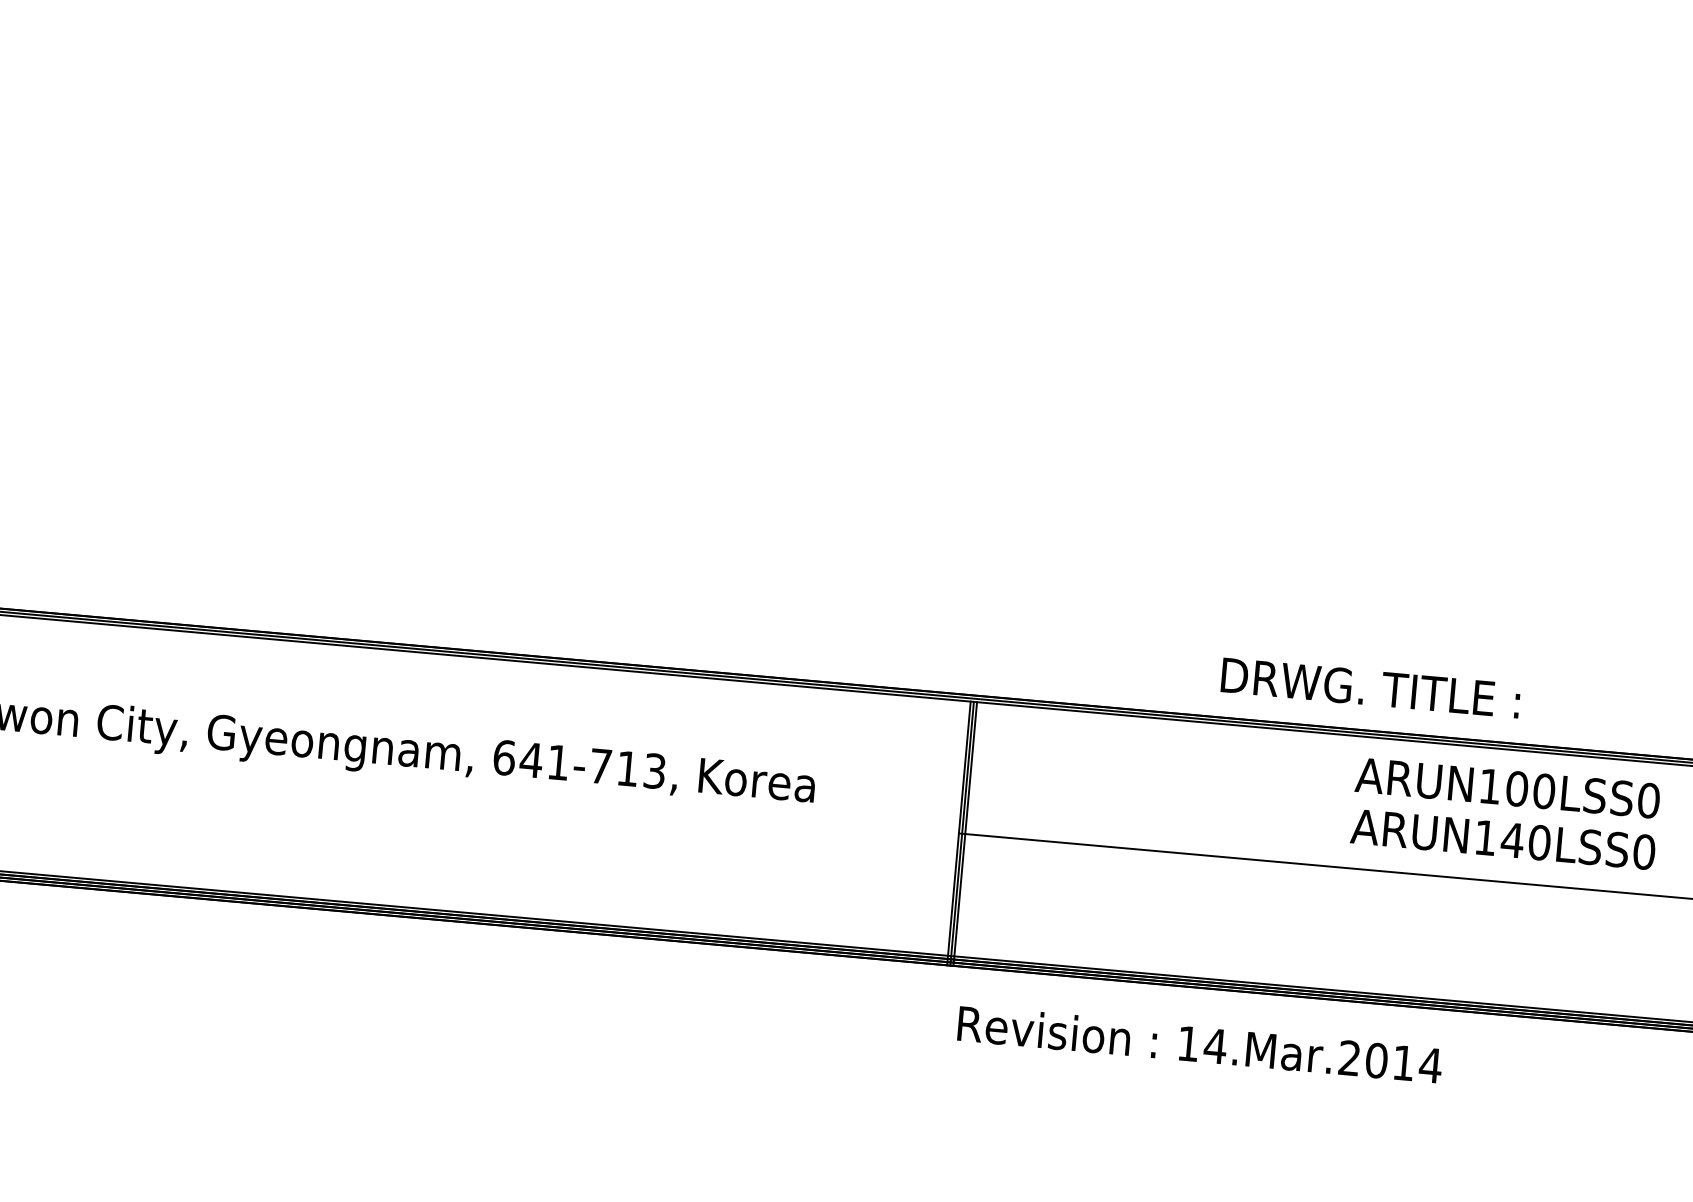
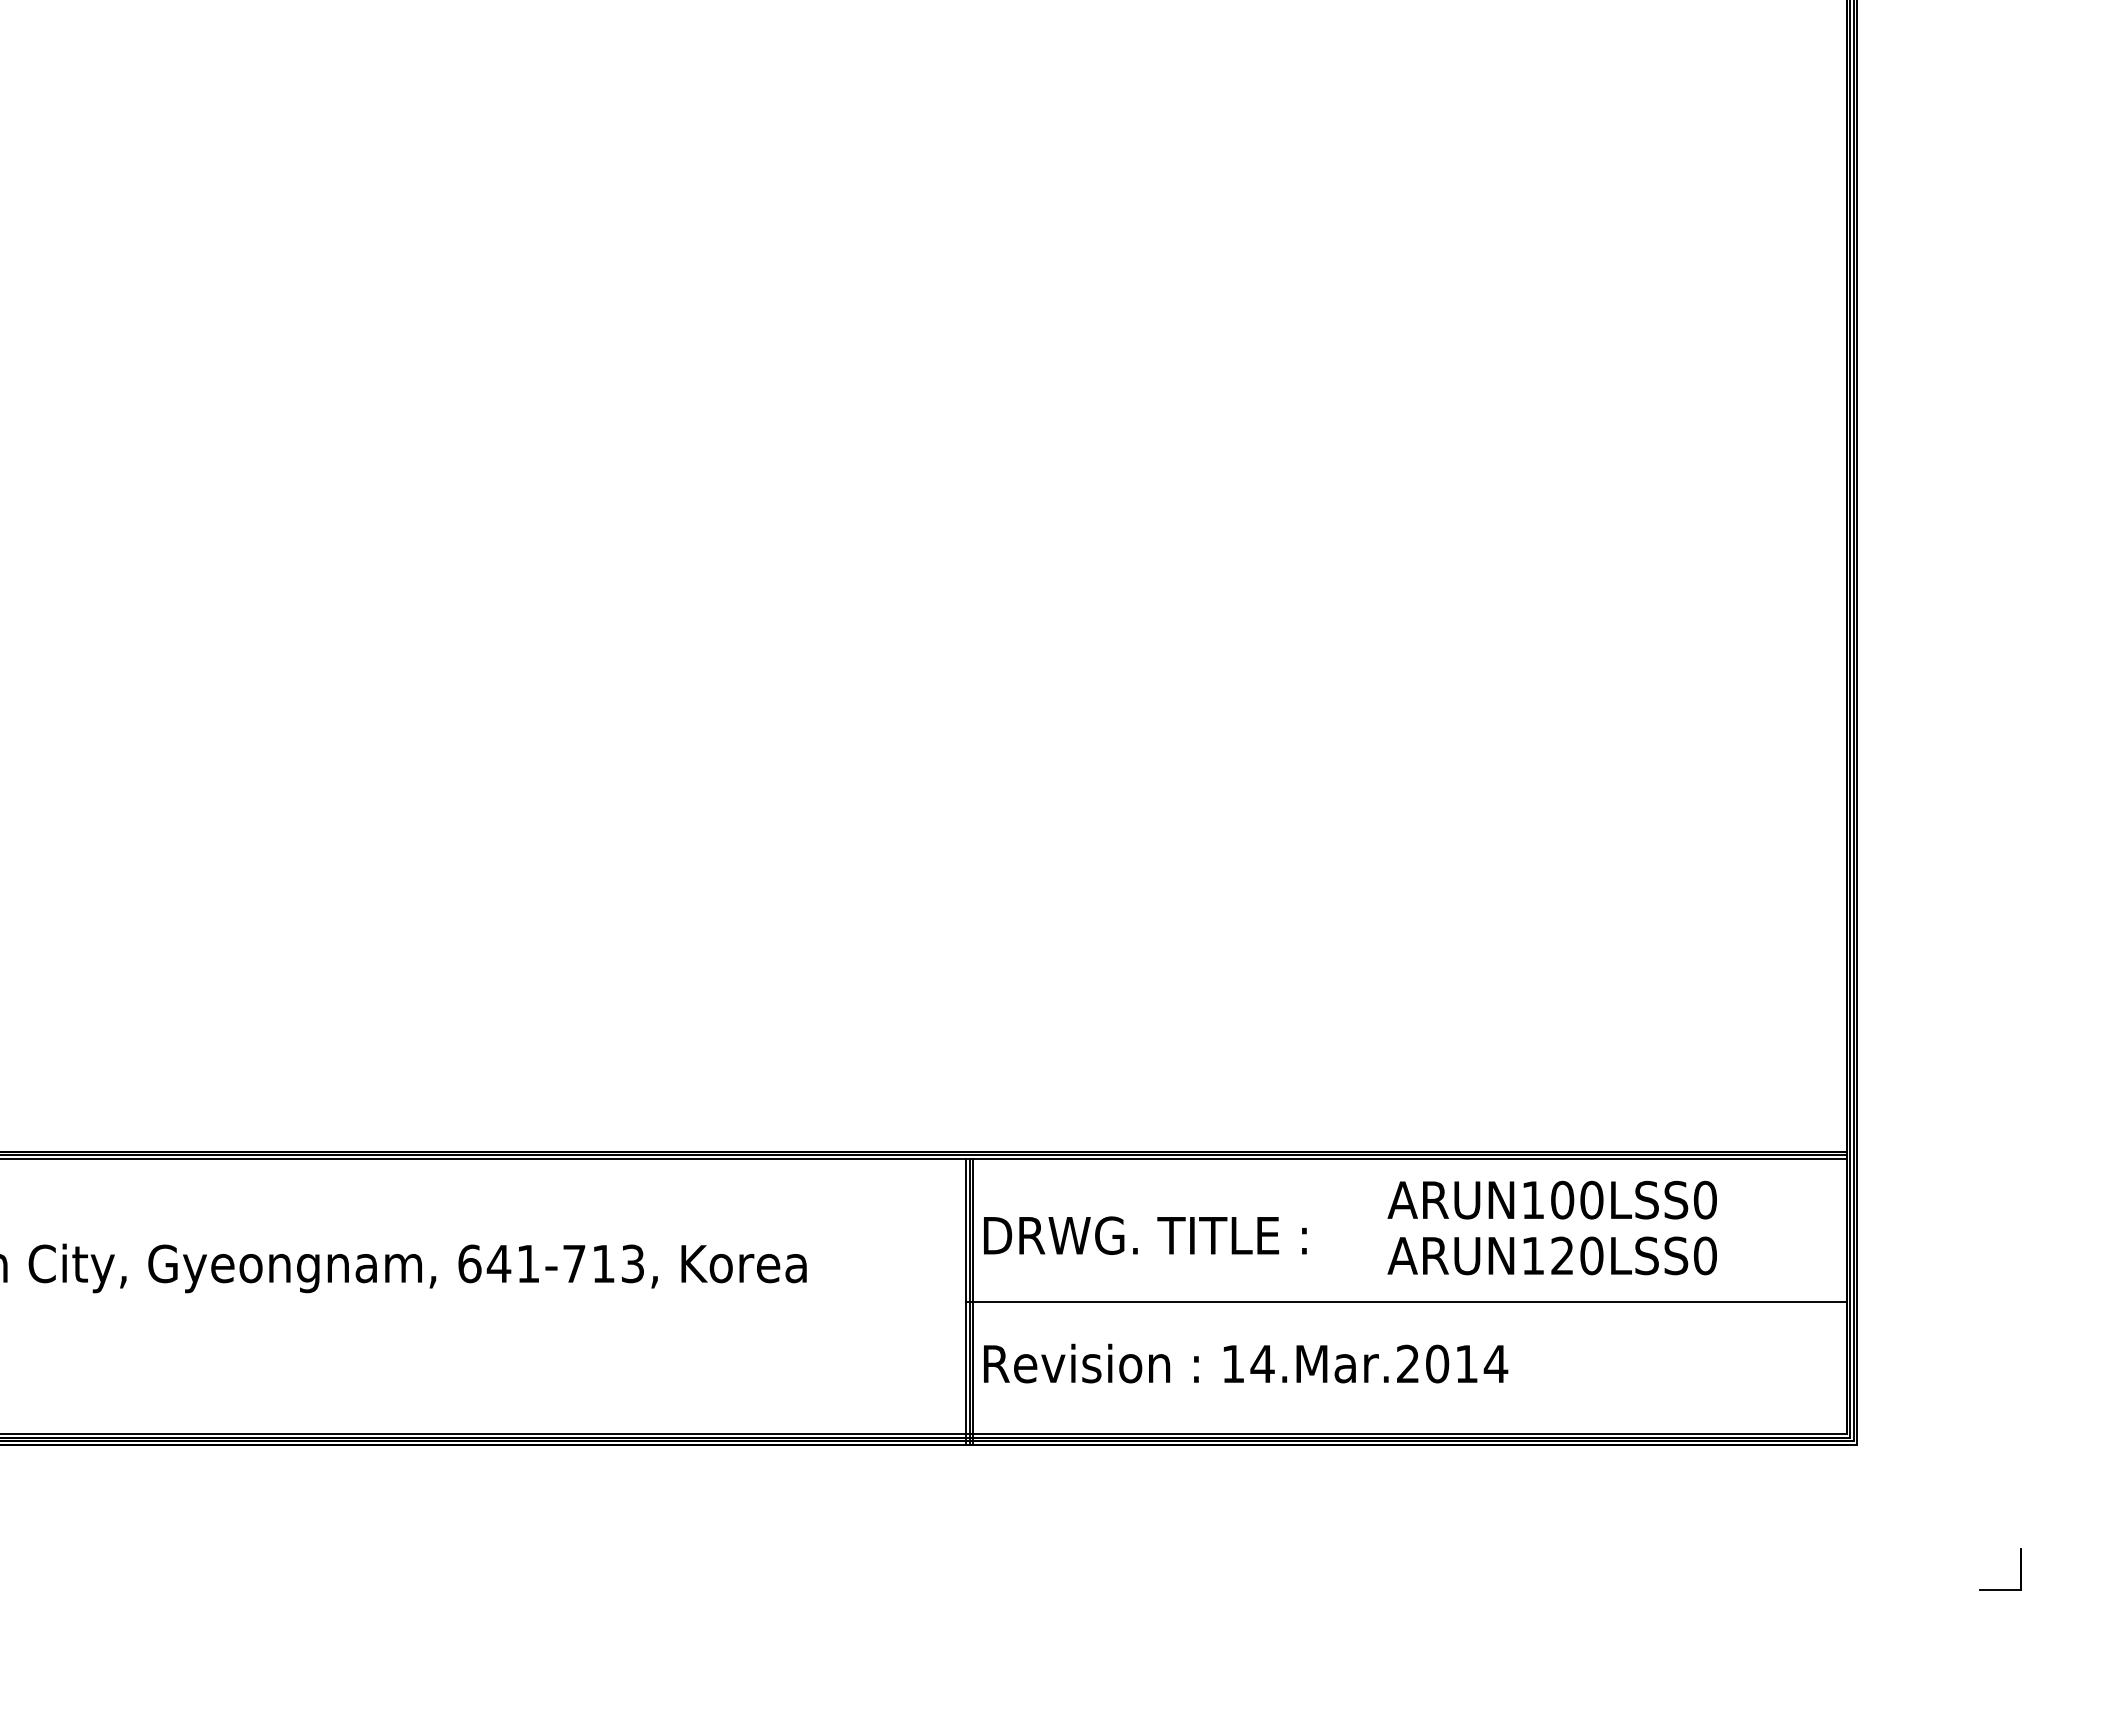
text: (1370, 687) -> (1145, 1235), moved
text: (1512, 839) -> (1562, 1255), ARUN140LSS0 -> ARUN120LSS0
text: (1200, 1044) -> (1246, 1363), moved

